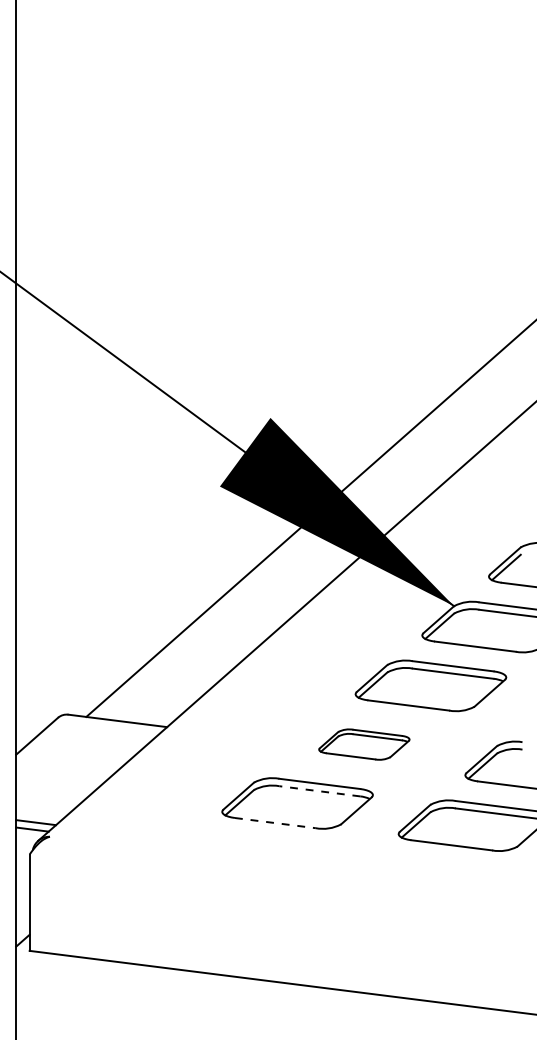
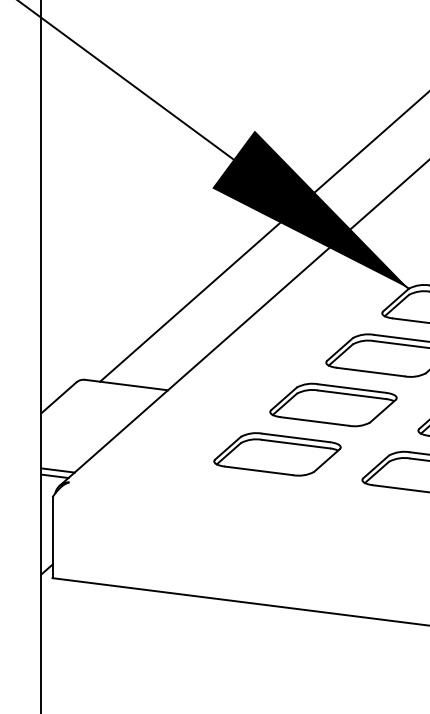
part: (364, 744) -> (333, 404), size x1.67
line: (319, 791) -> (295, 444), dashed -> solid
line: (275, 823) -> (258, 471), dashed -> solid

